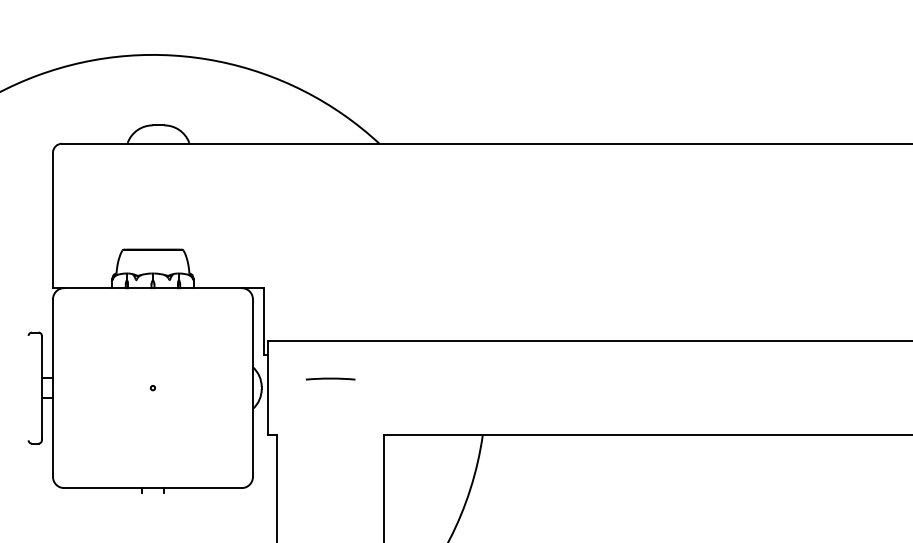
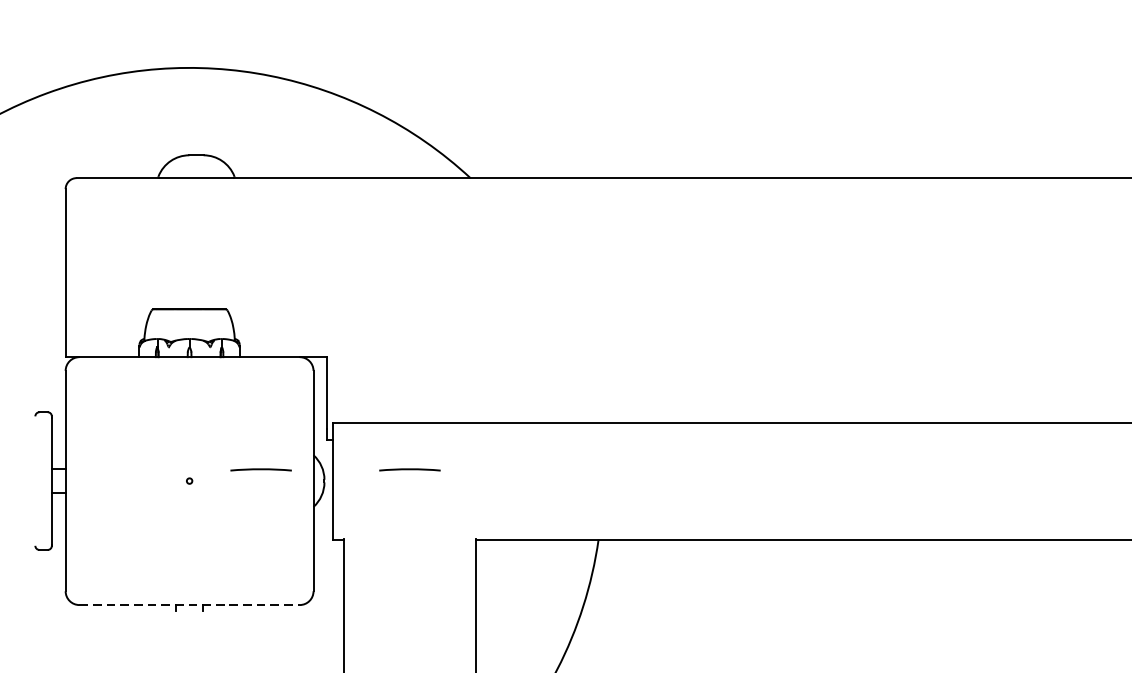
line: (210, 378) -> (260, 469), added
line: (152, 488) -> (189, 605), solid -> dashed

